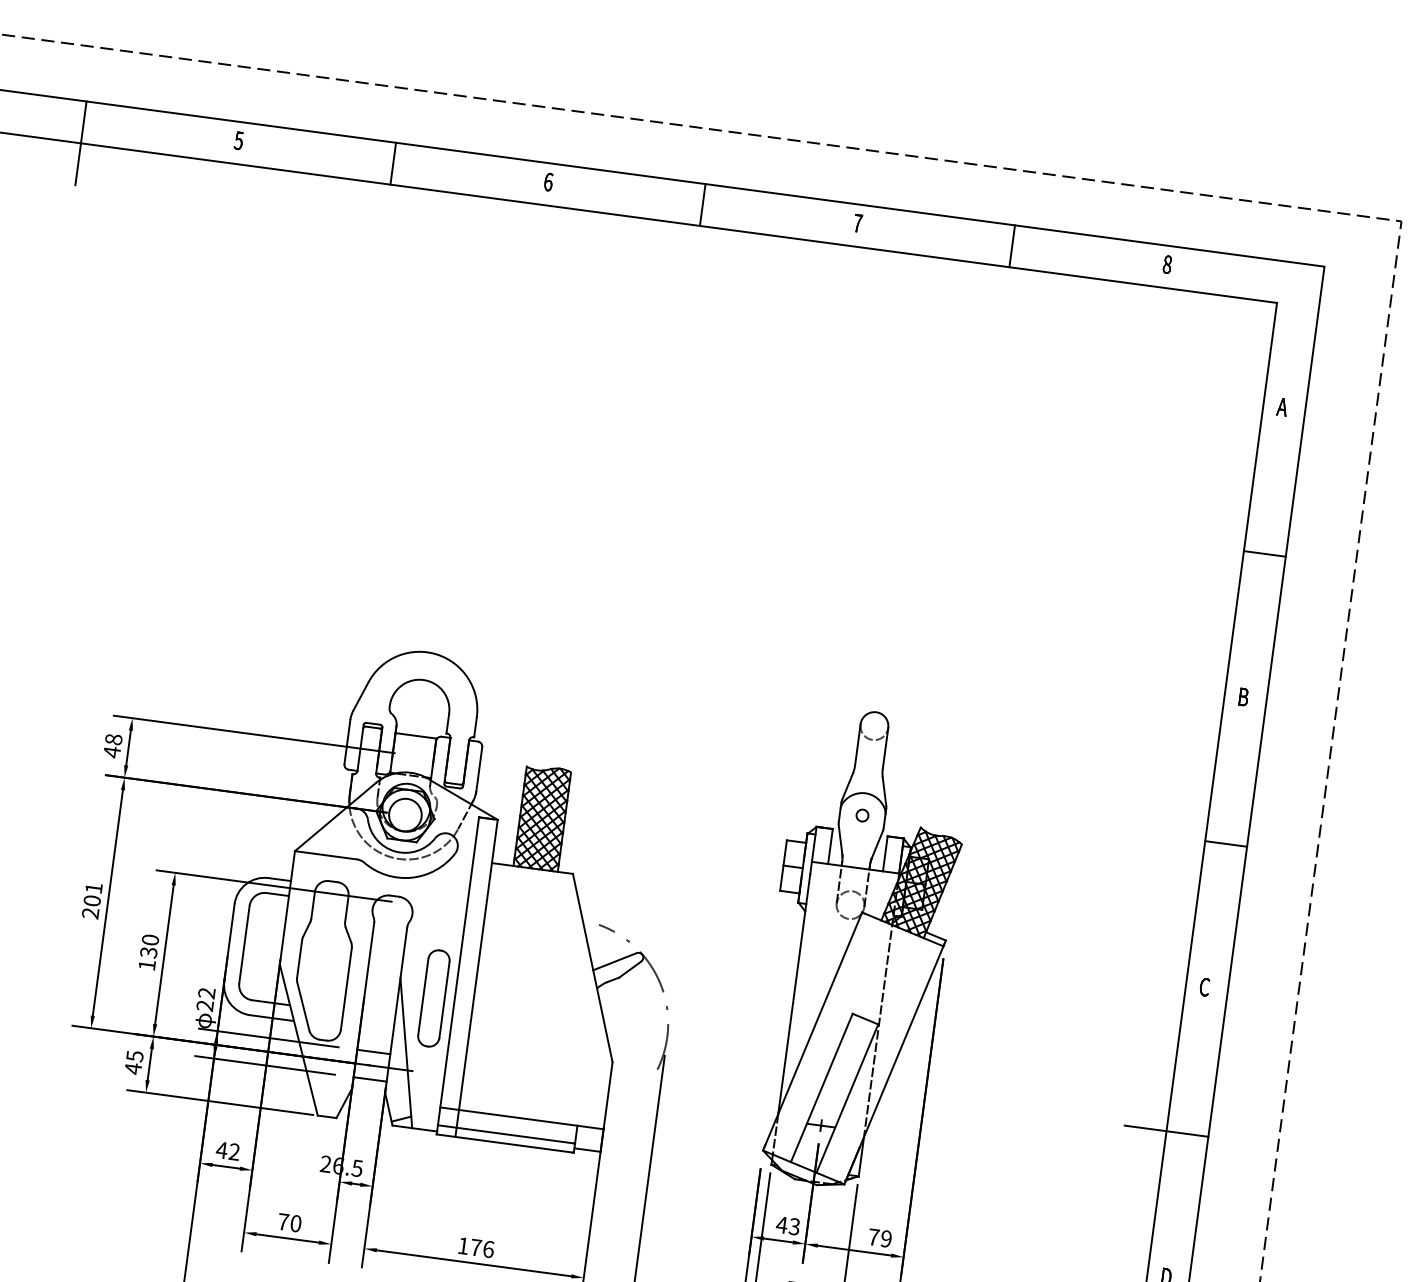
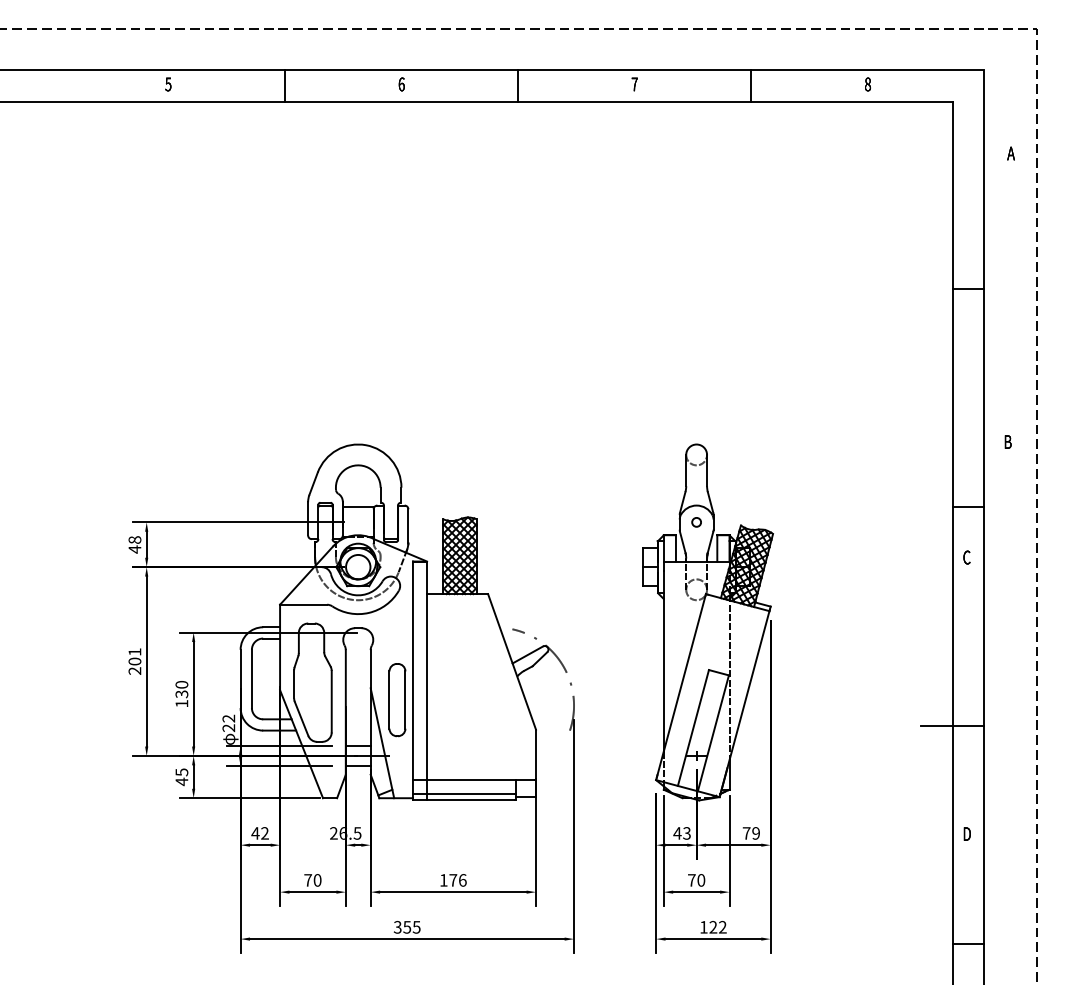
line: (80, 142) -> (51, 101), removed
text: (1281, 406) -> (1010, 153), moved
text: (1242, 696) -> (1007, 441), moved
text: (1204, 987) -> (966, 557), moved

